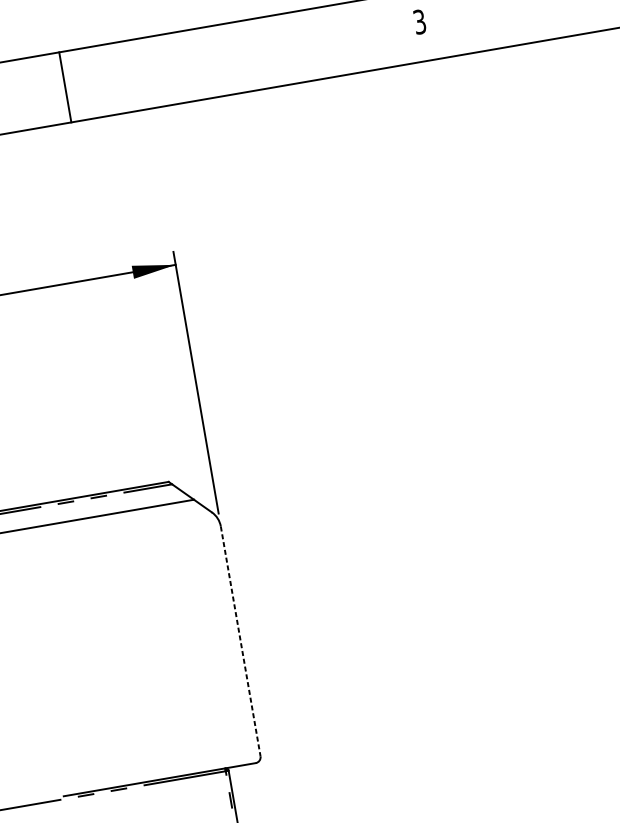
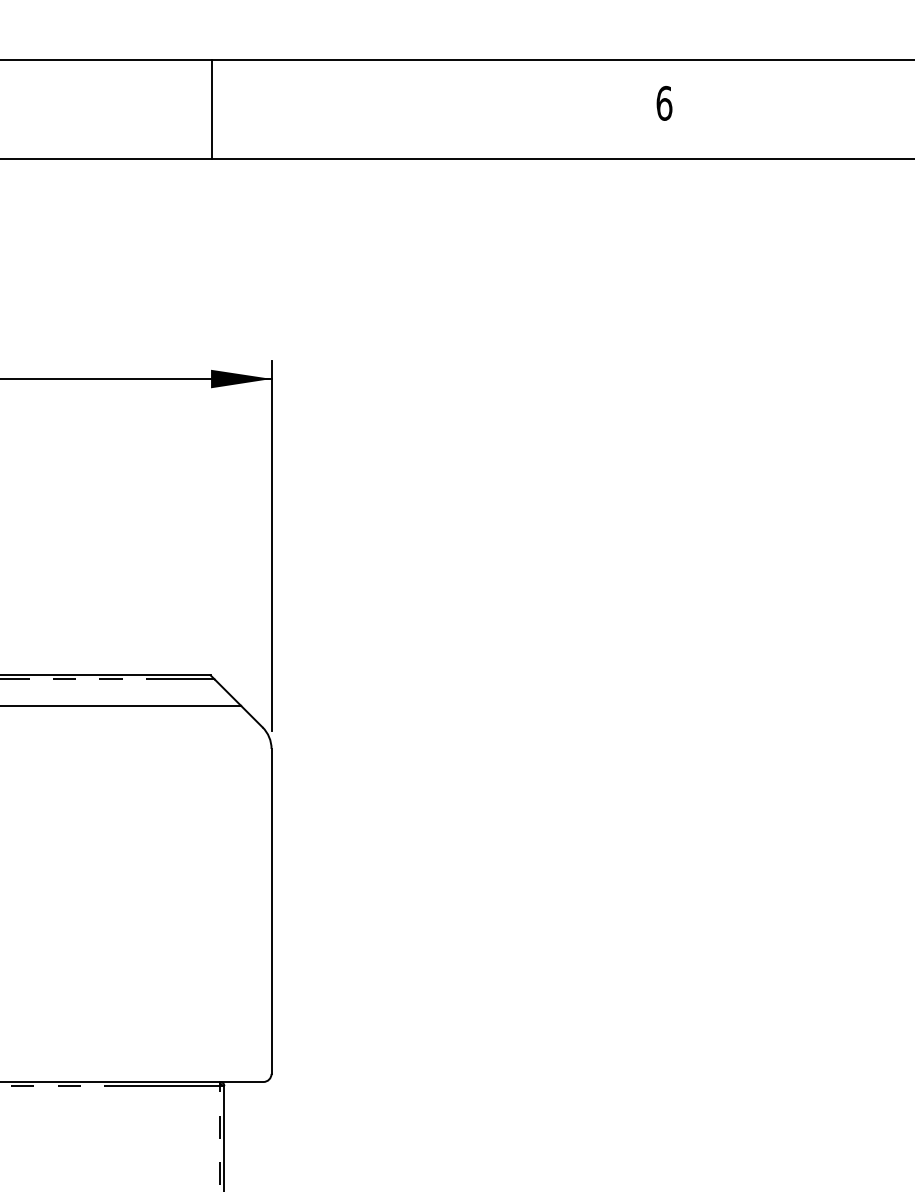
text: (419, 21) -> (664, 102), 3 -> 6
line: (65, 86) -> (212, 108), moved
line: (240, 641) -> (271, 911), dashed -> solid

